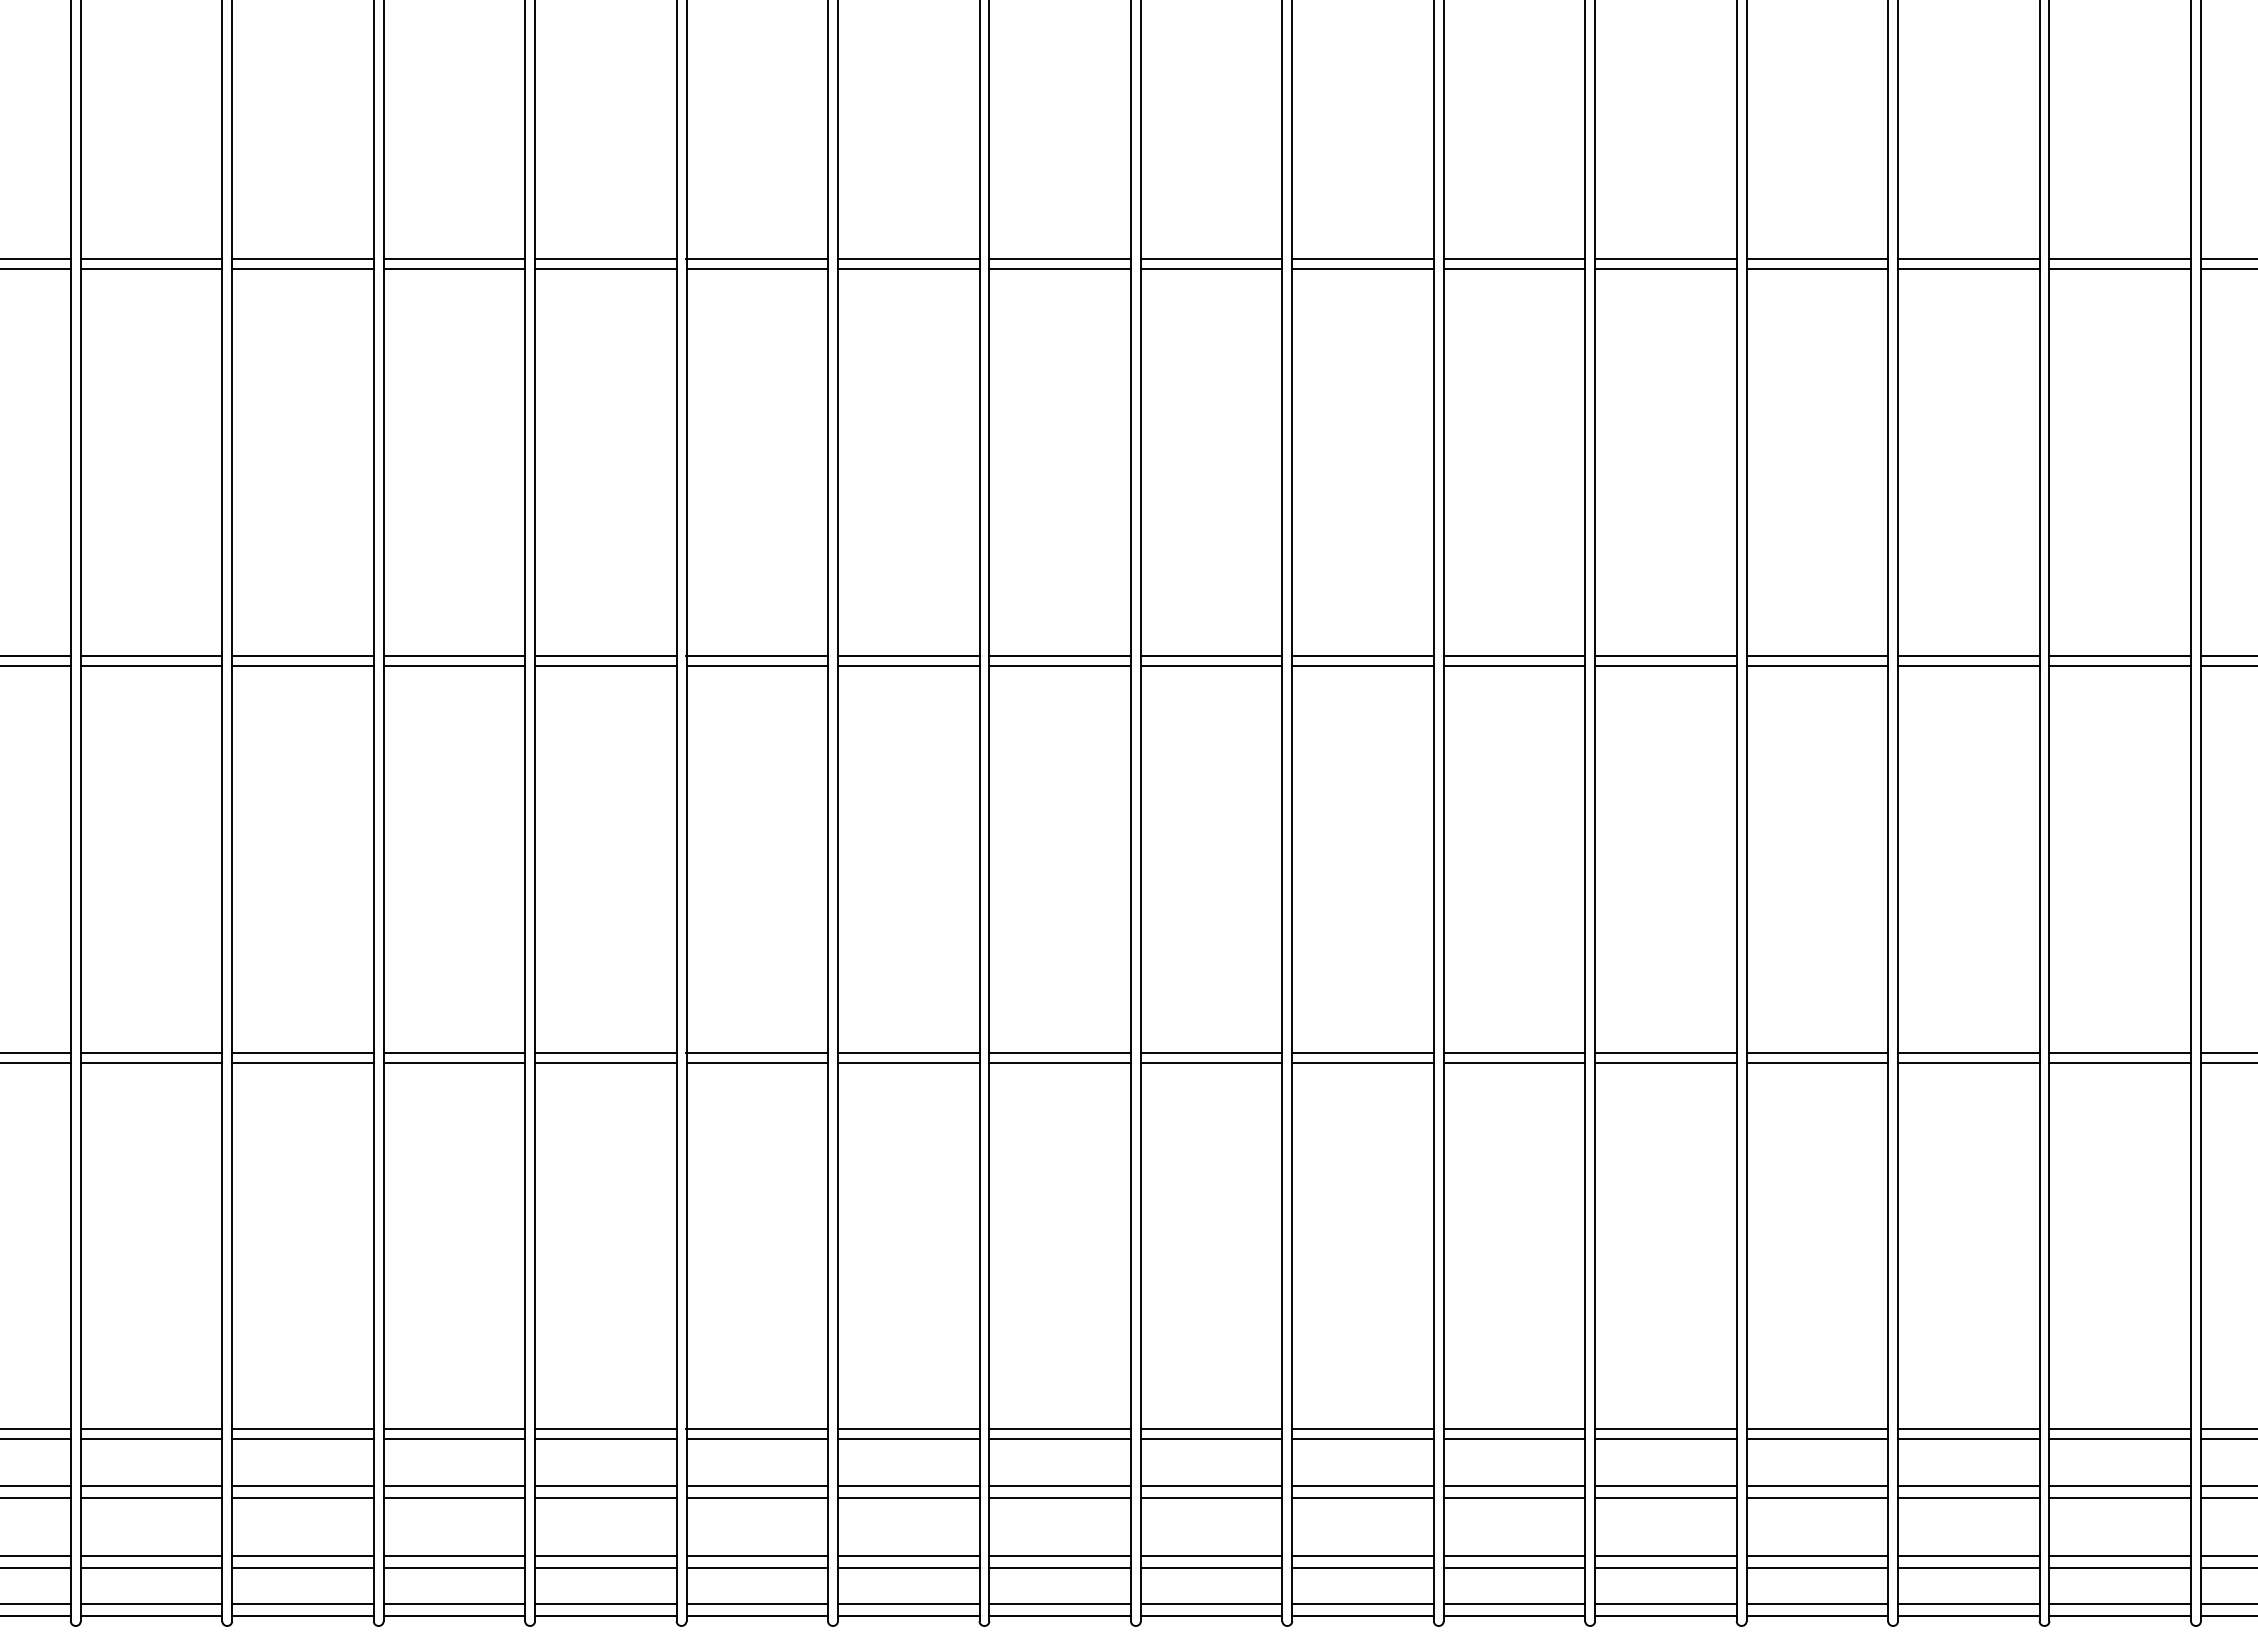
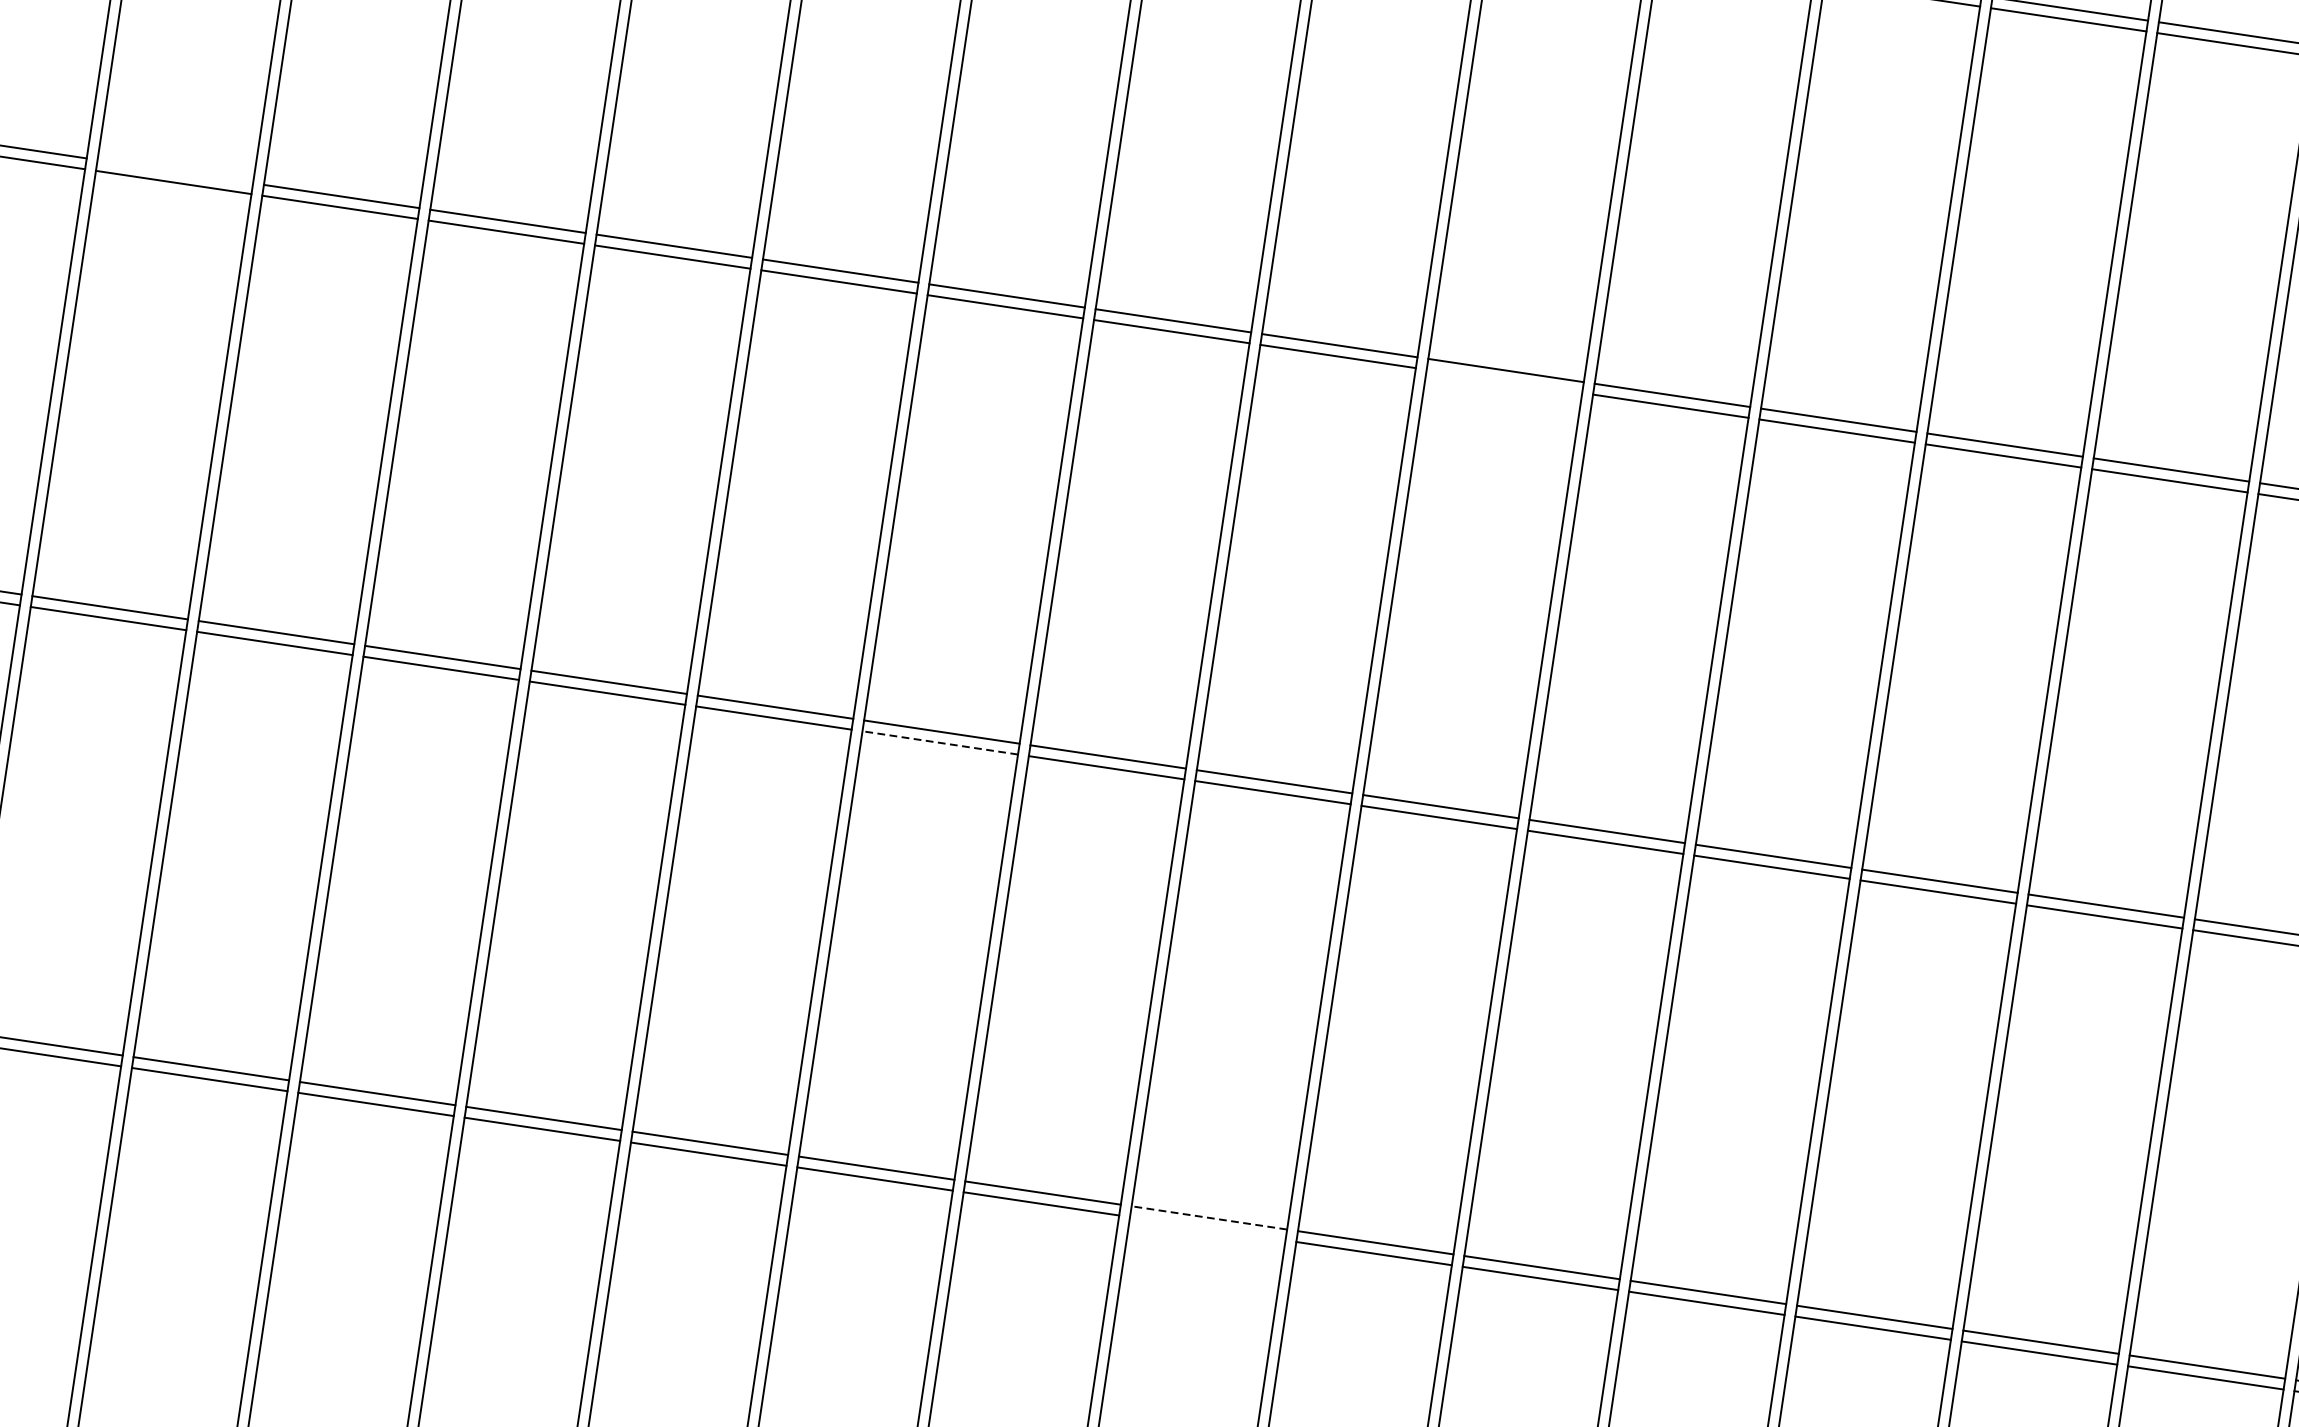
line: (151, 258) -> (175, 171), removed
line: (1362, 268) -> (1503, 381), removed
line: (908, 665) -> (940, 742), solid -> dashed
line: (1211, 1052) -> (1209, 1217), solid -> dashed
line: (1211, 1062) -> (1207, 1228), removed

